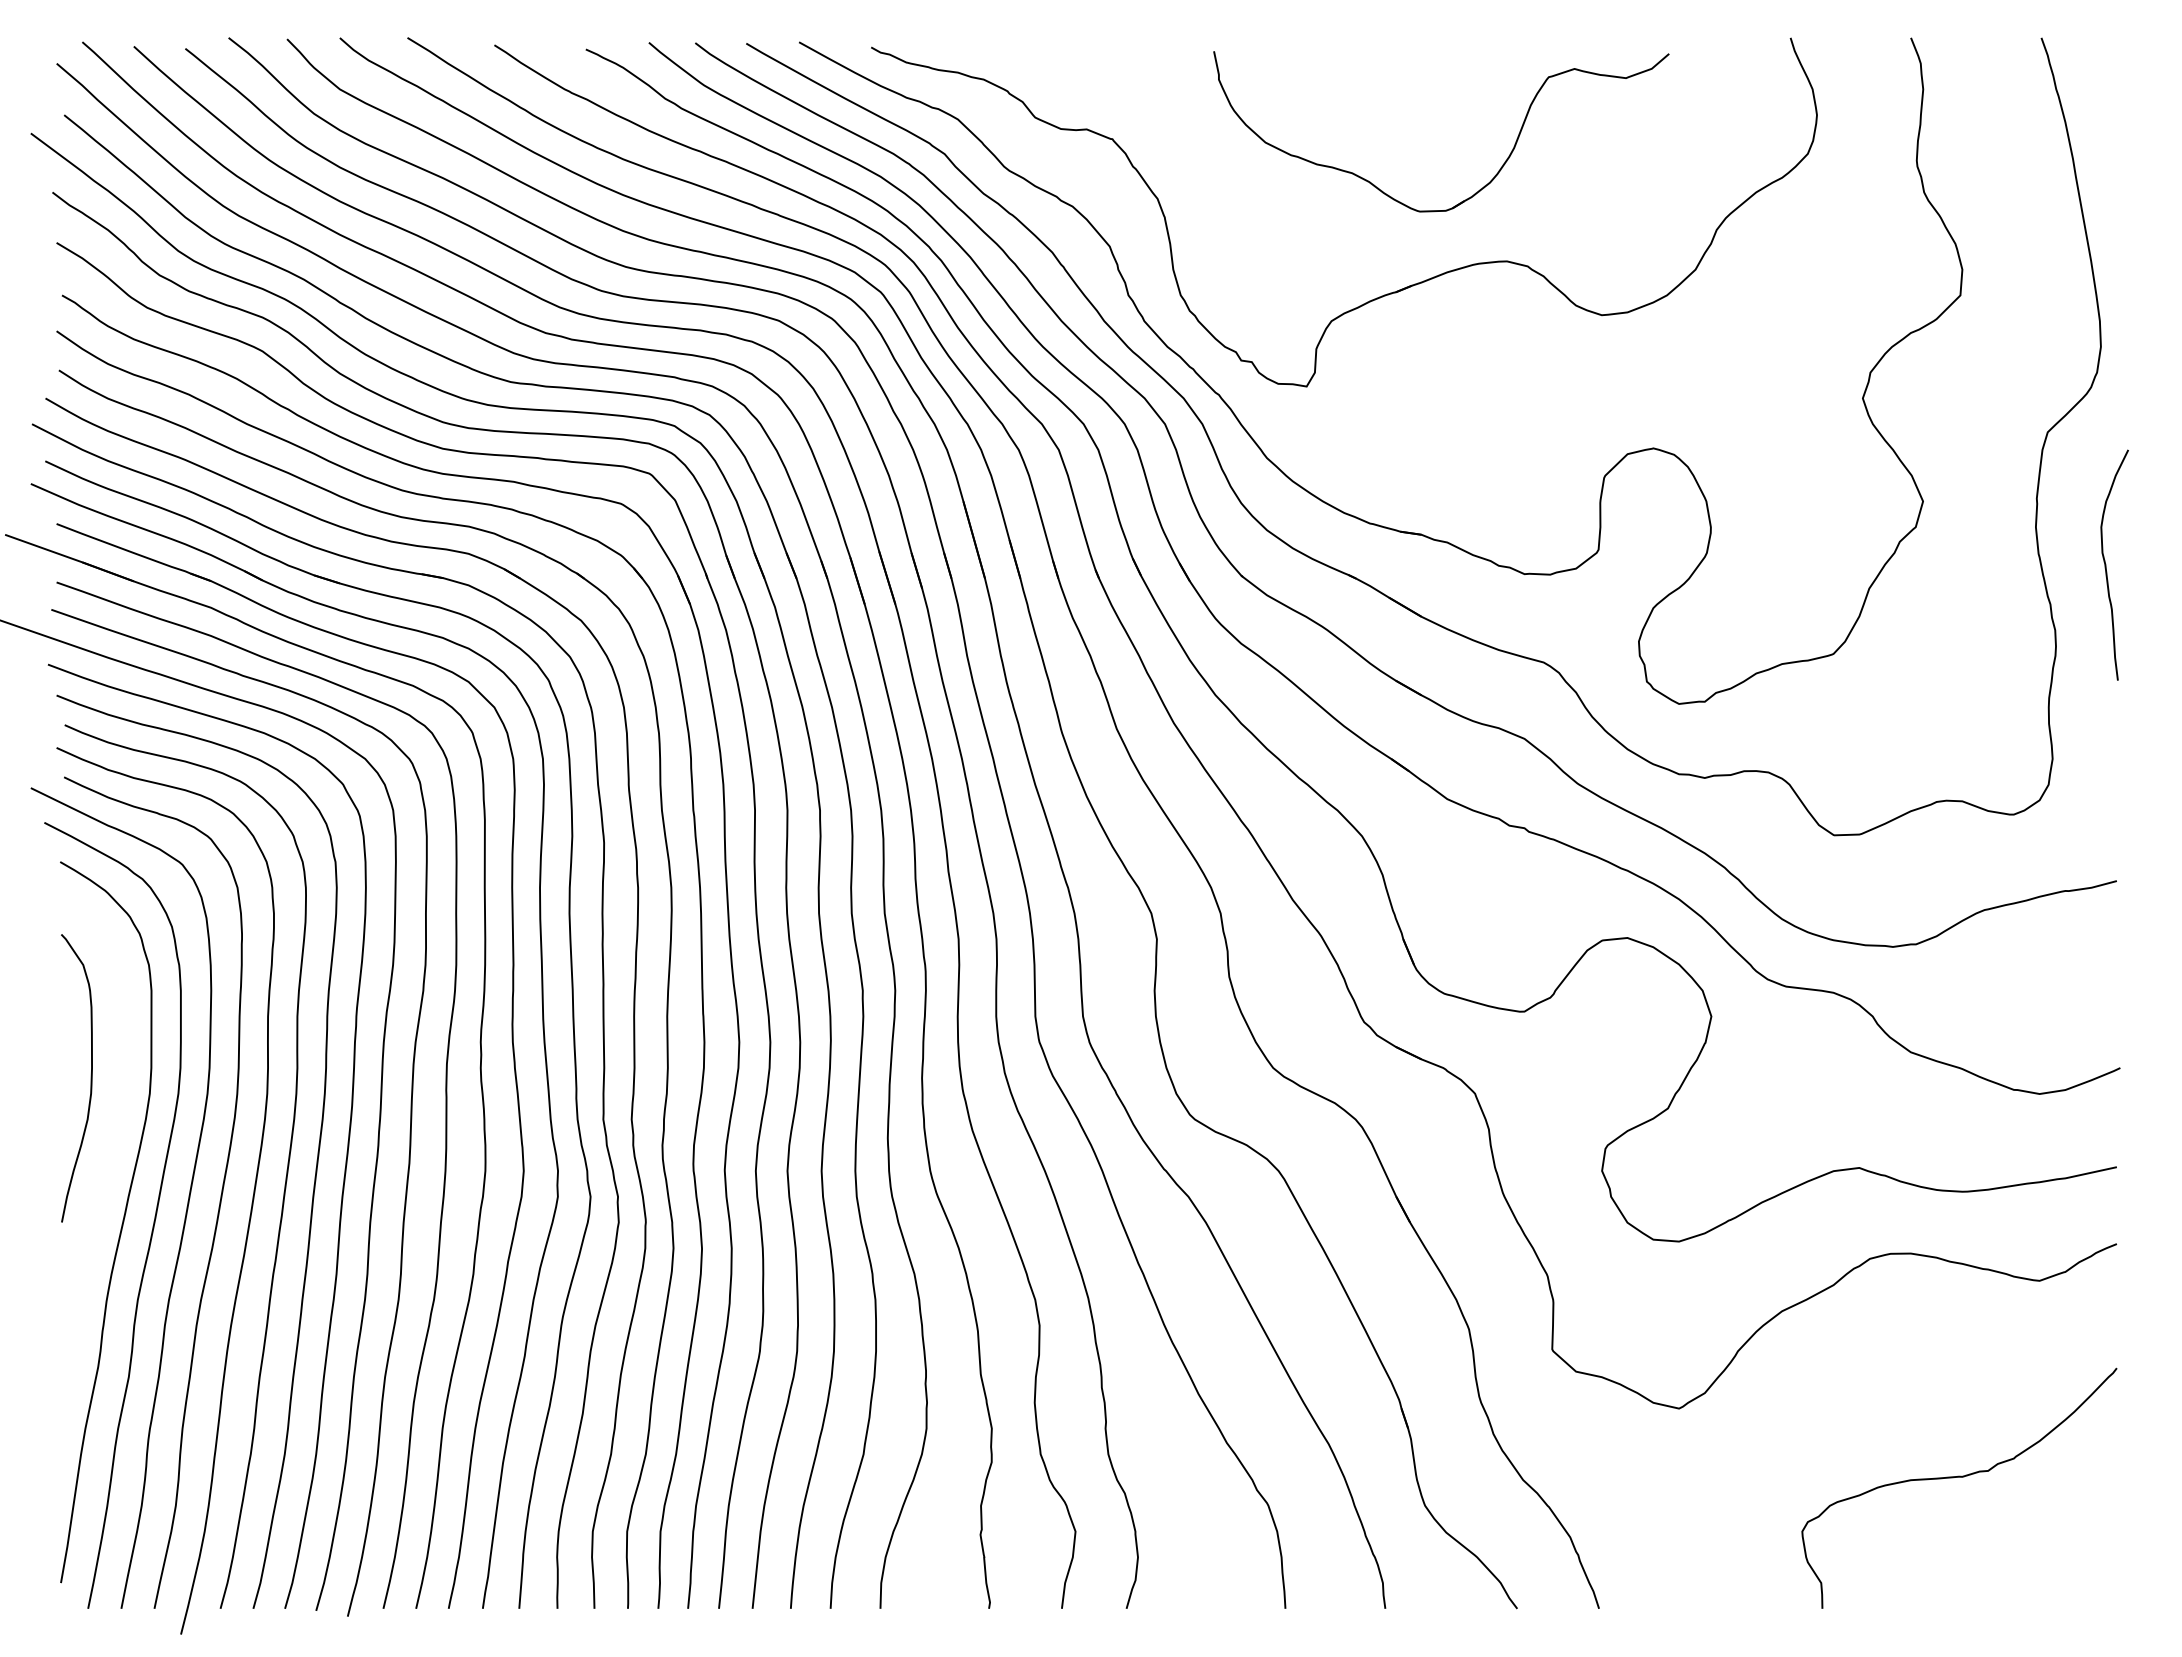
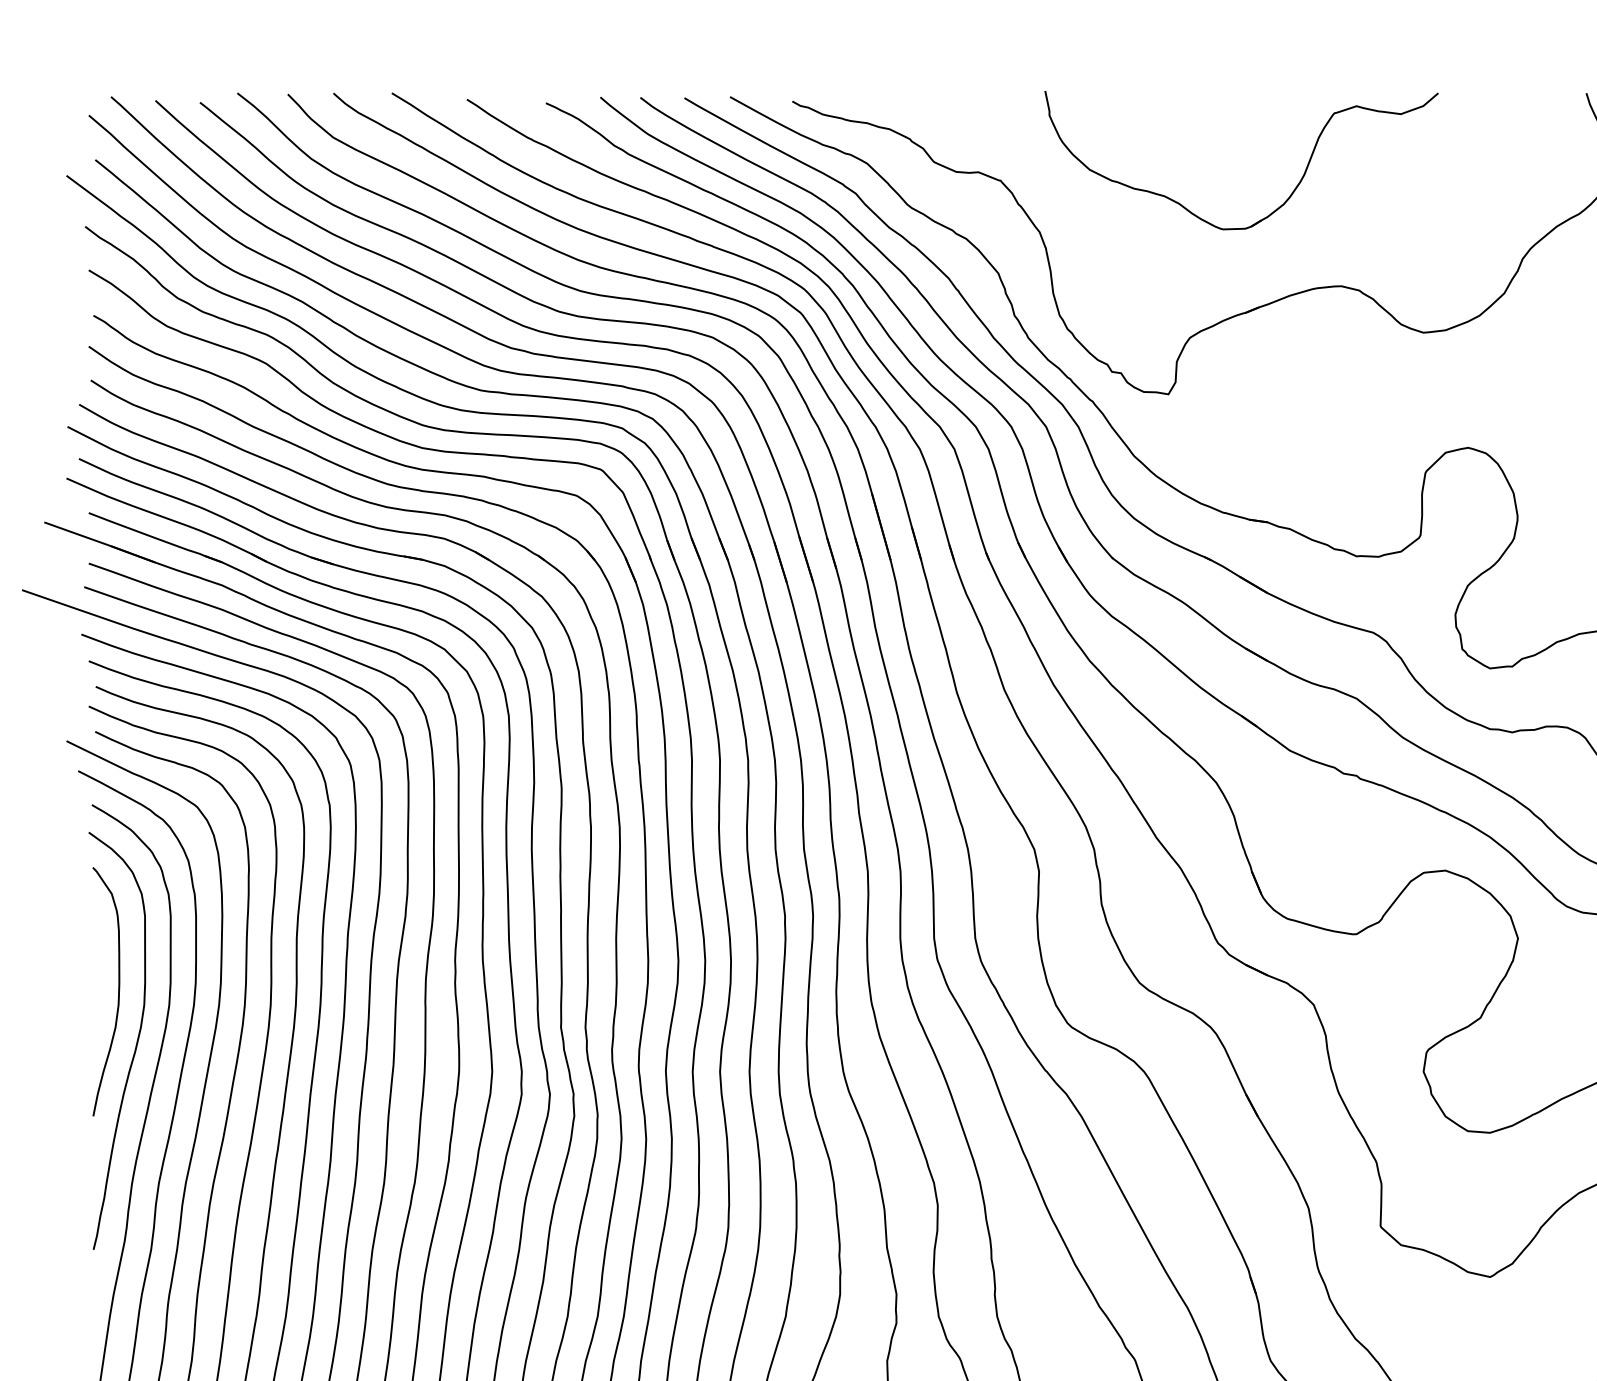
part: (1495, 174) -> (1288, 197), moved
curve: (111, 1137) -> (136, 1042), added

